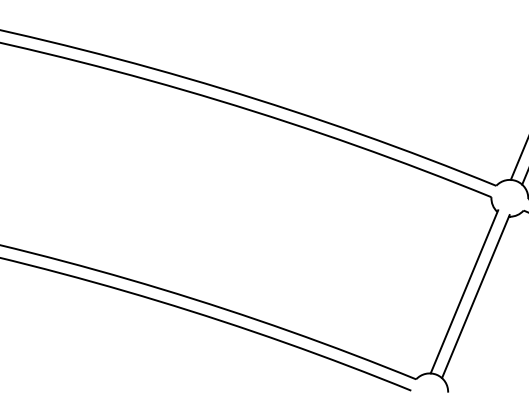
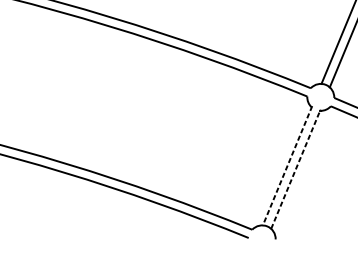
line: (464, 292) -> (287, 166), solid -> dashed
line: (476, 296) -> (296, 169), solid -> dashed

